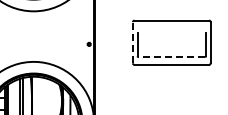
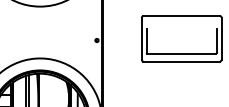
line: (132, 42) -> (141, 38), dashed -> solid
line: (171, 57) -> (181, 53), dashed -> solid

